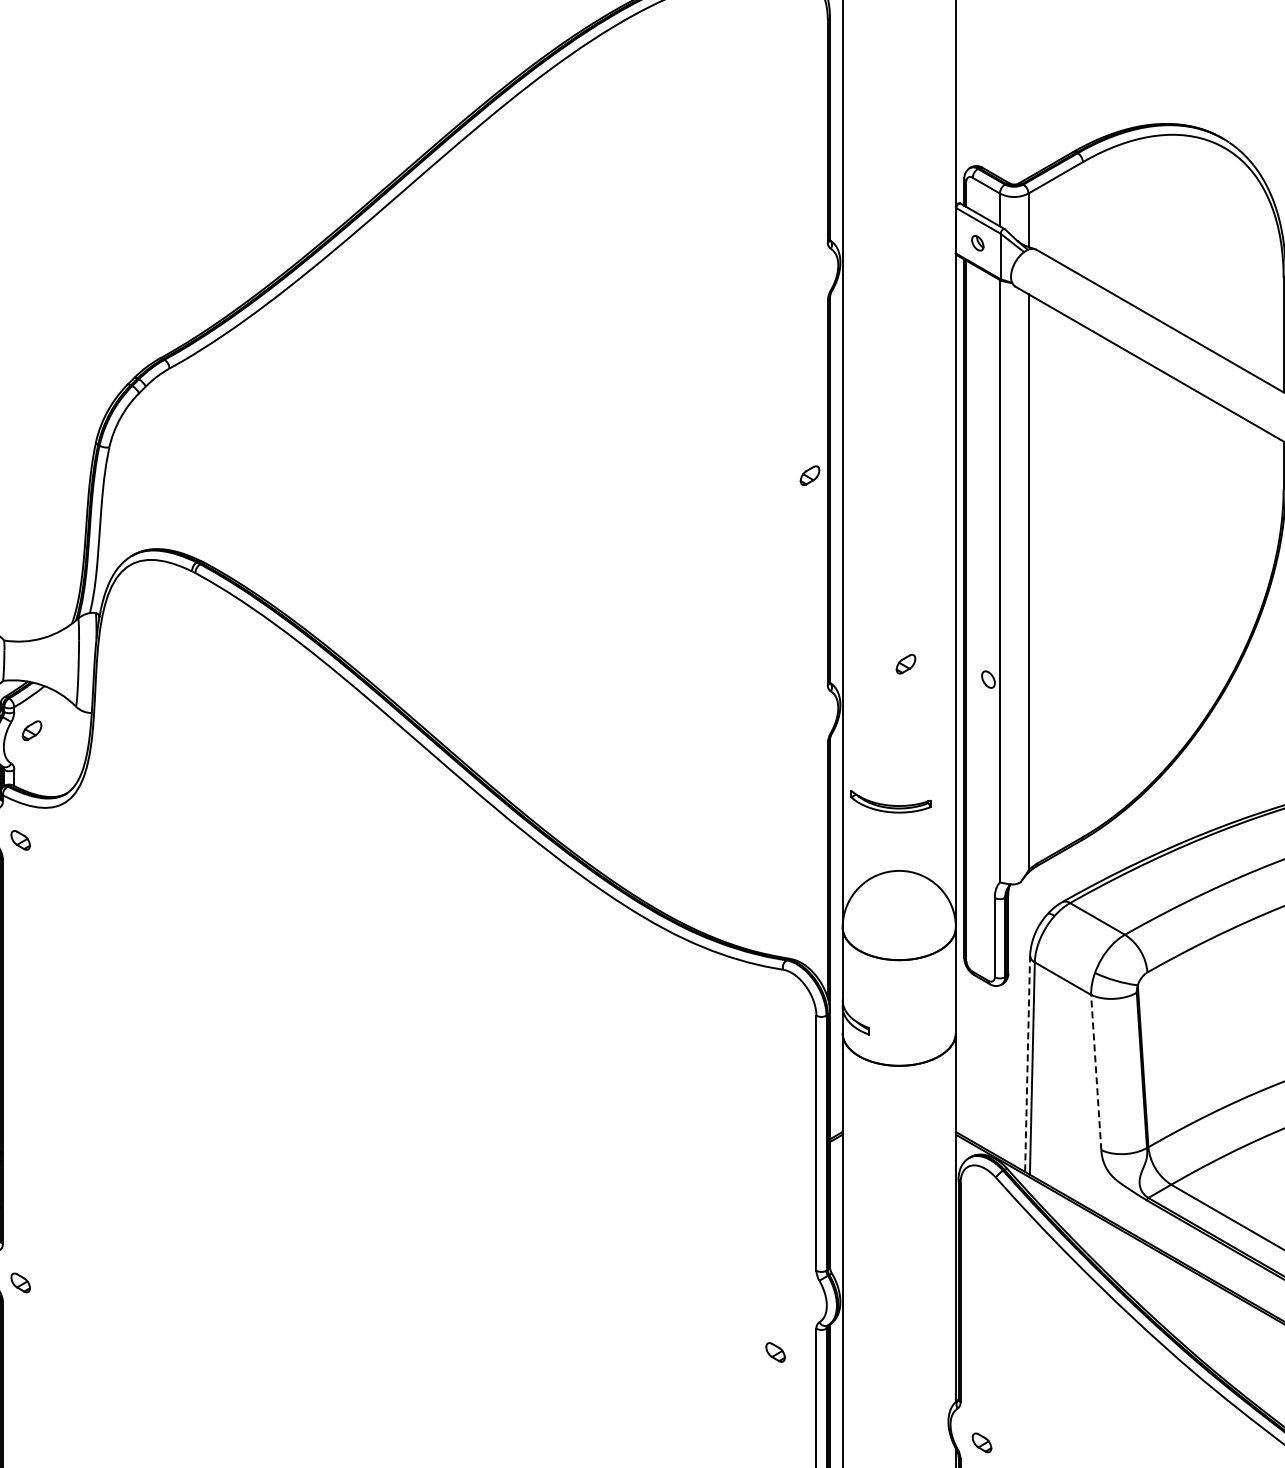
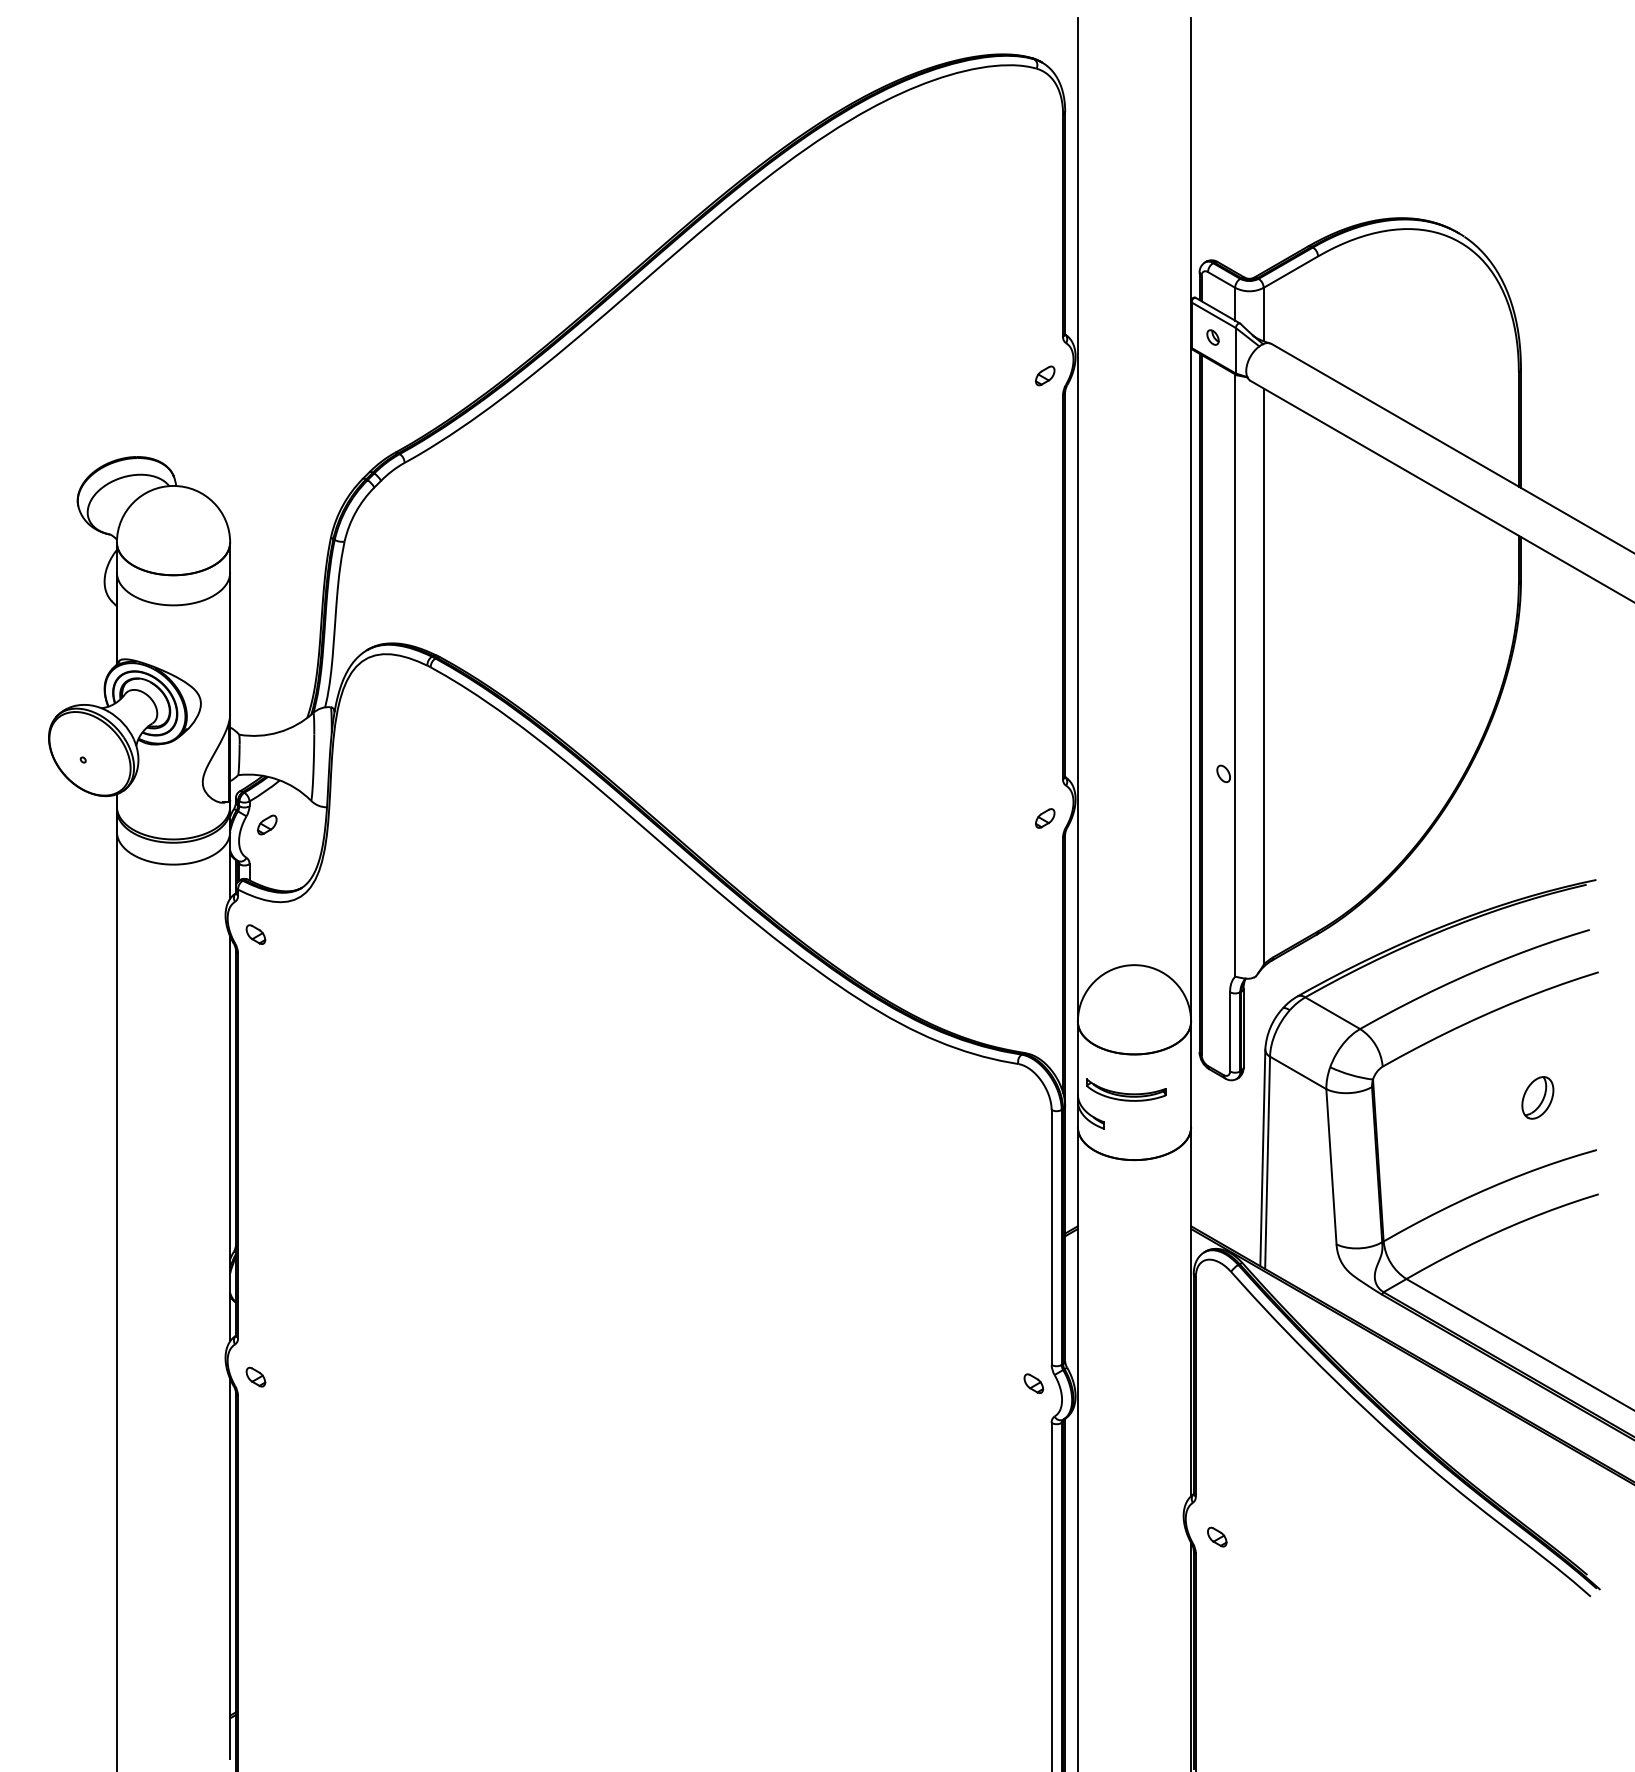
part: (809, 475) -> (1044, 375), moved
part: (906, 664) -> (1045, 818), moved
part: (891, 801) -> (1126, 1089), moved
line: (1027, 1064) -> (1262, 1158), dashed -> solid
line: (1096, 1072) -> (1331, 1166), dashed -> solid
part: (775, 1352) -> (1033, 1383), moved

